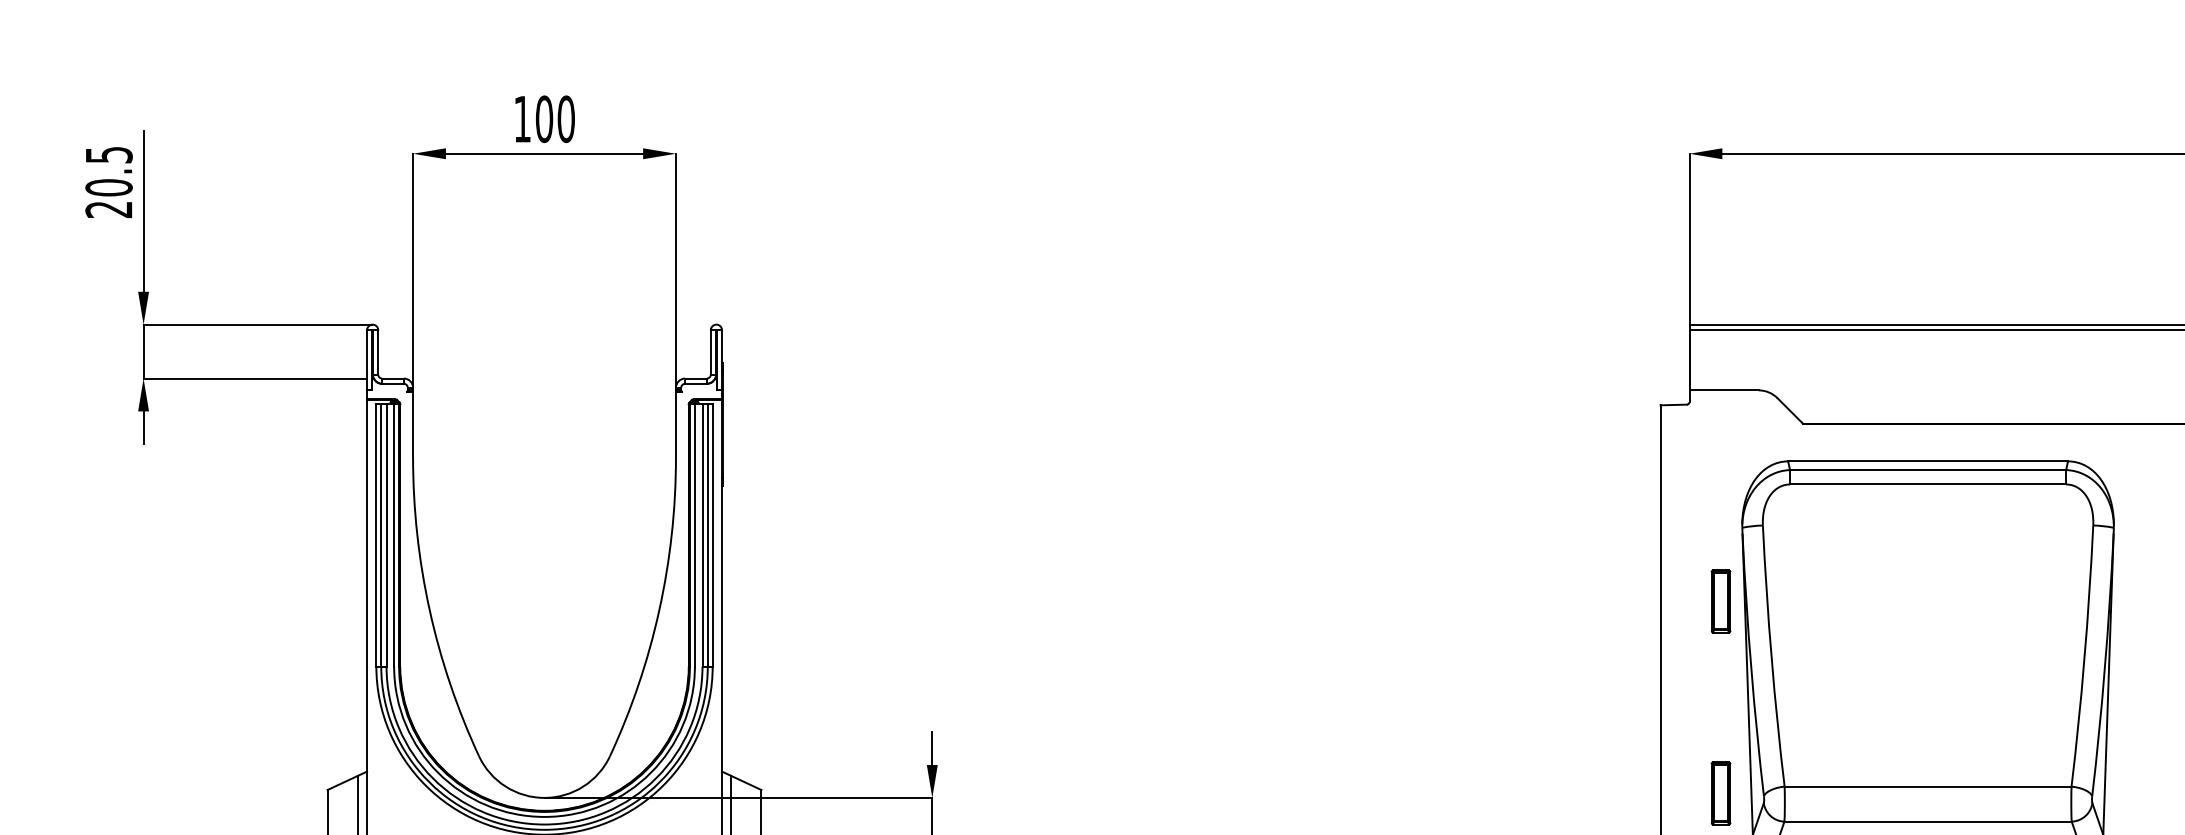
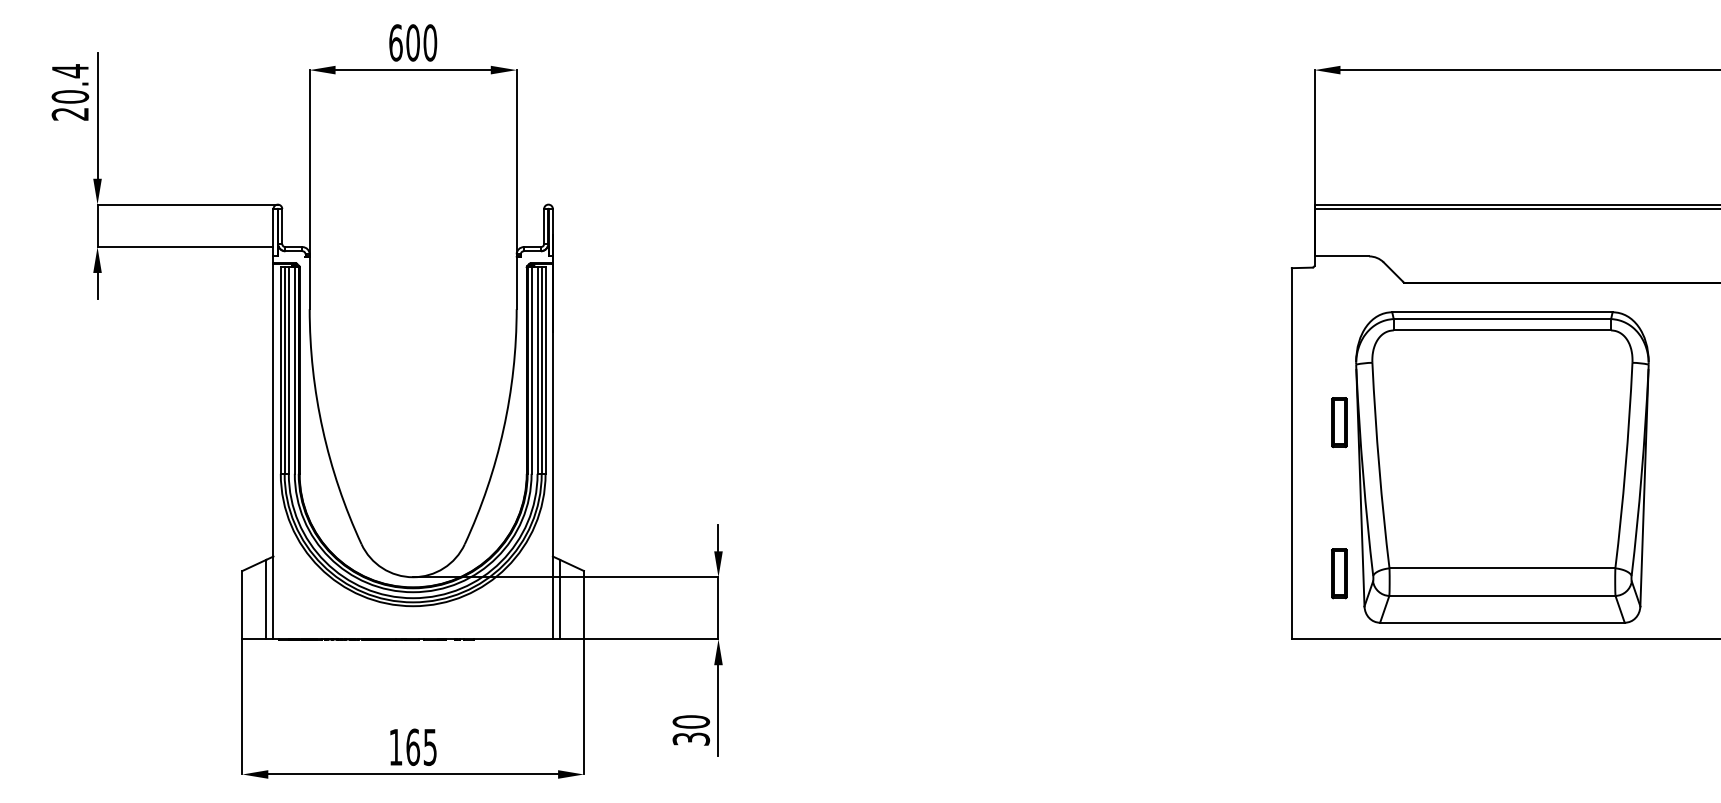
text: (522, 118) -> (395, 42), 100 -> 600
text: (109, 155) -> (70, 71), 20.5 -> 20.4

